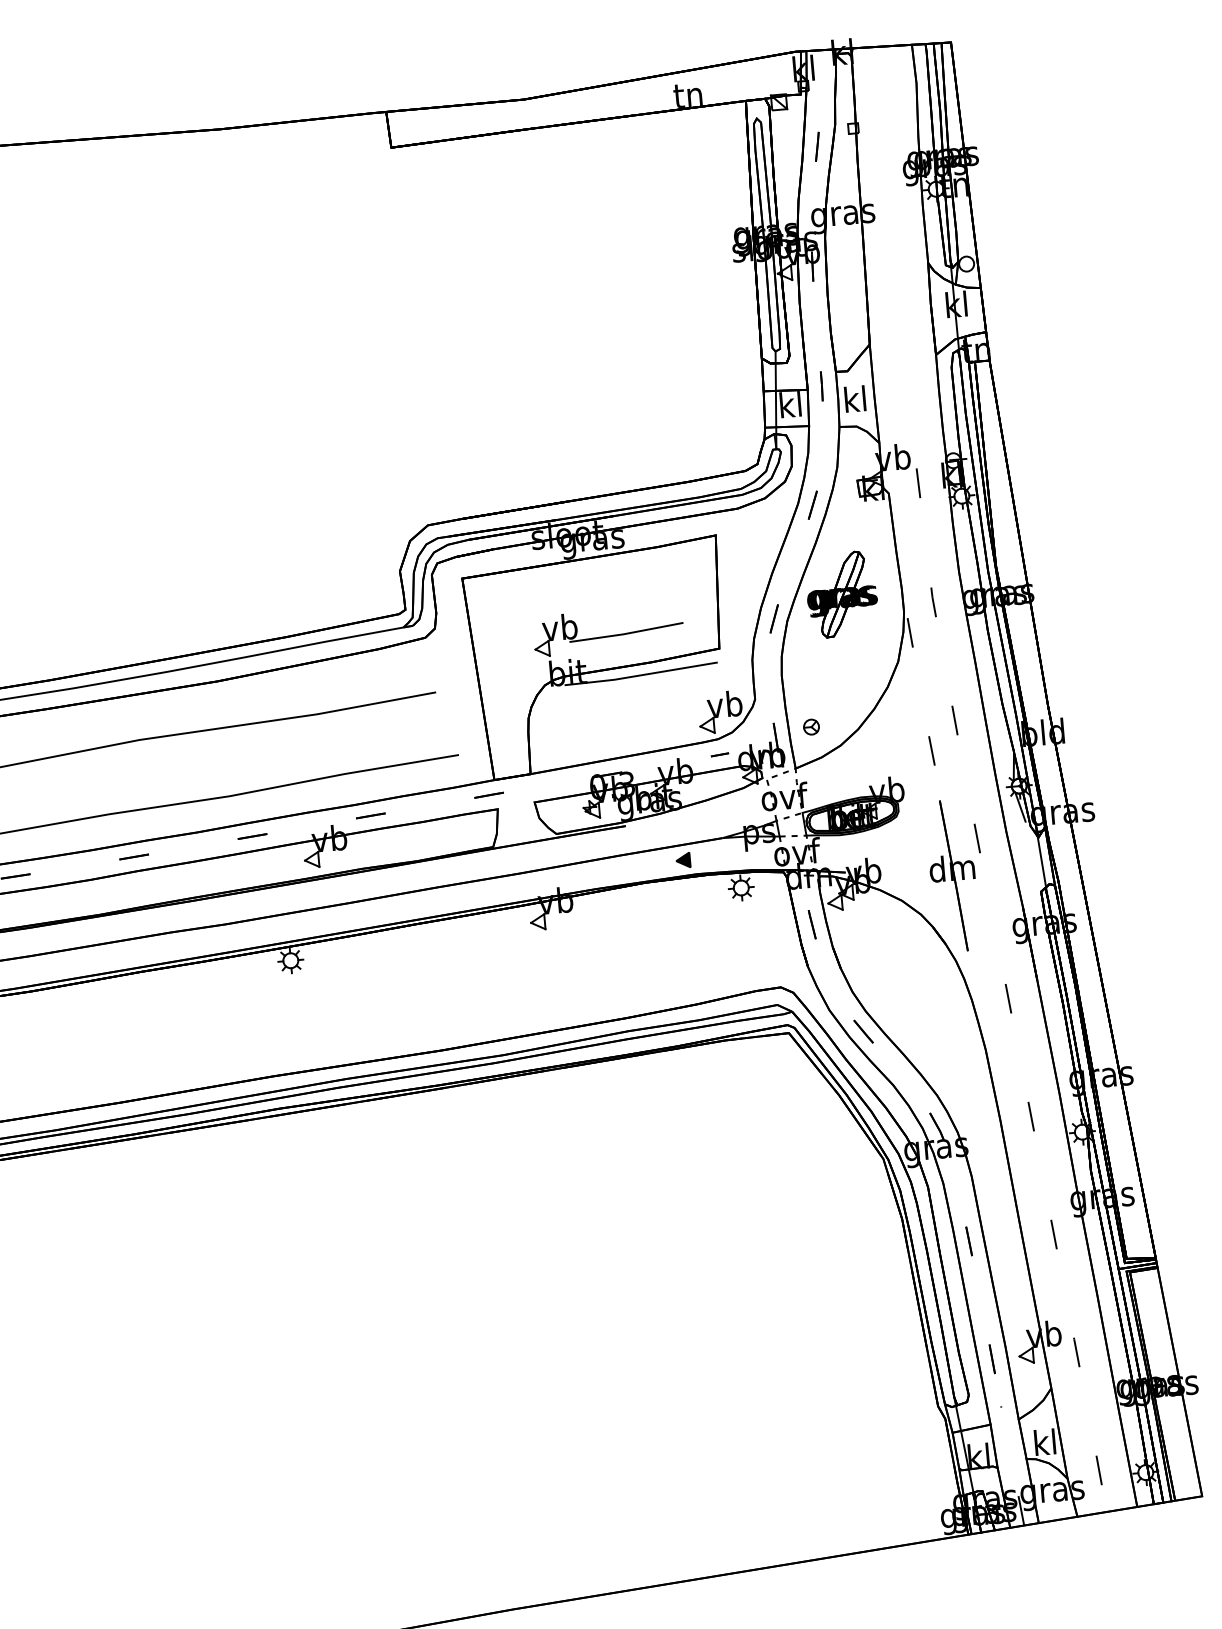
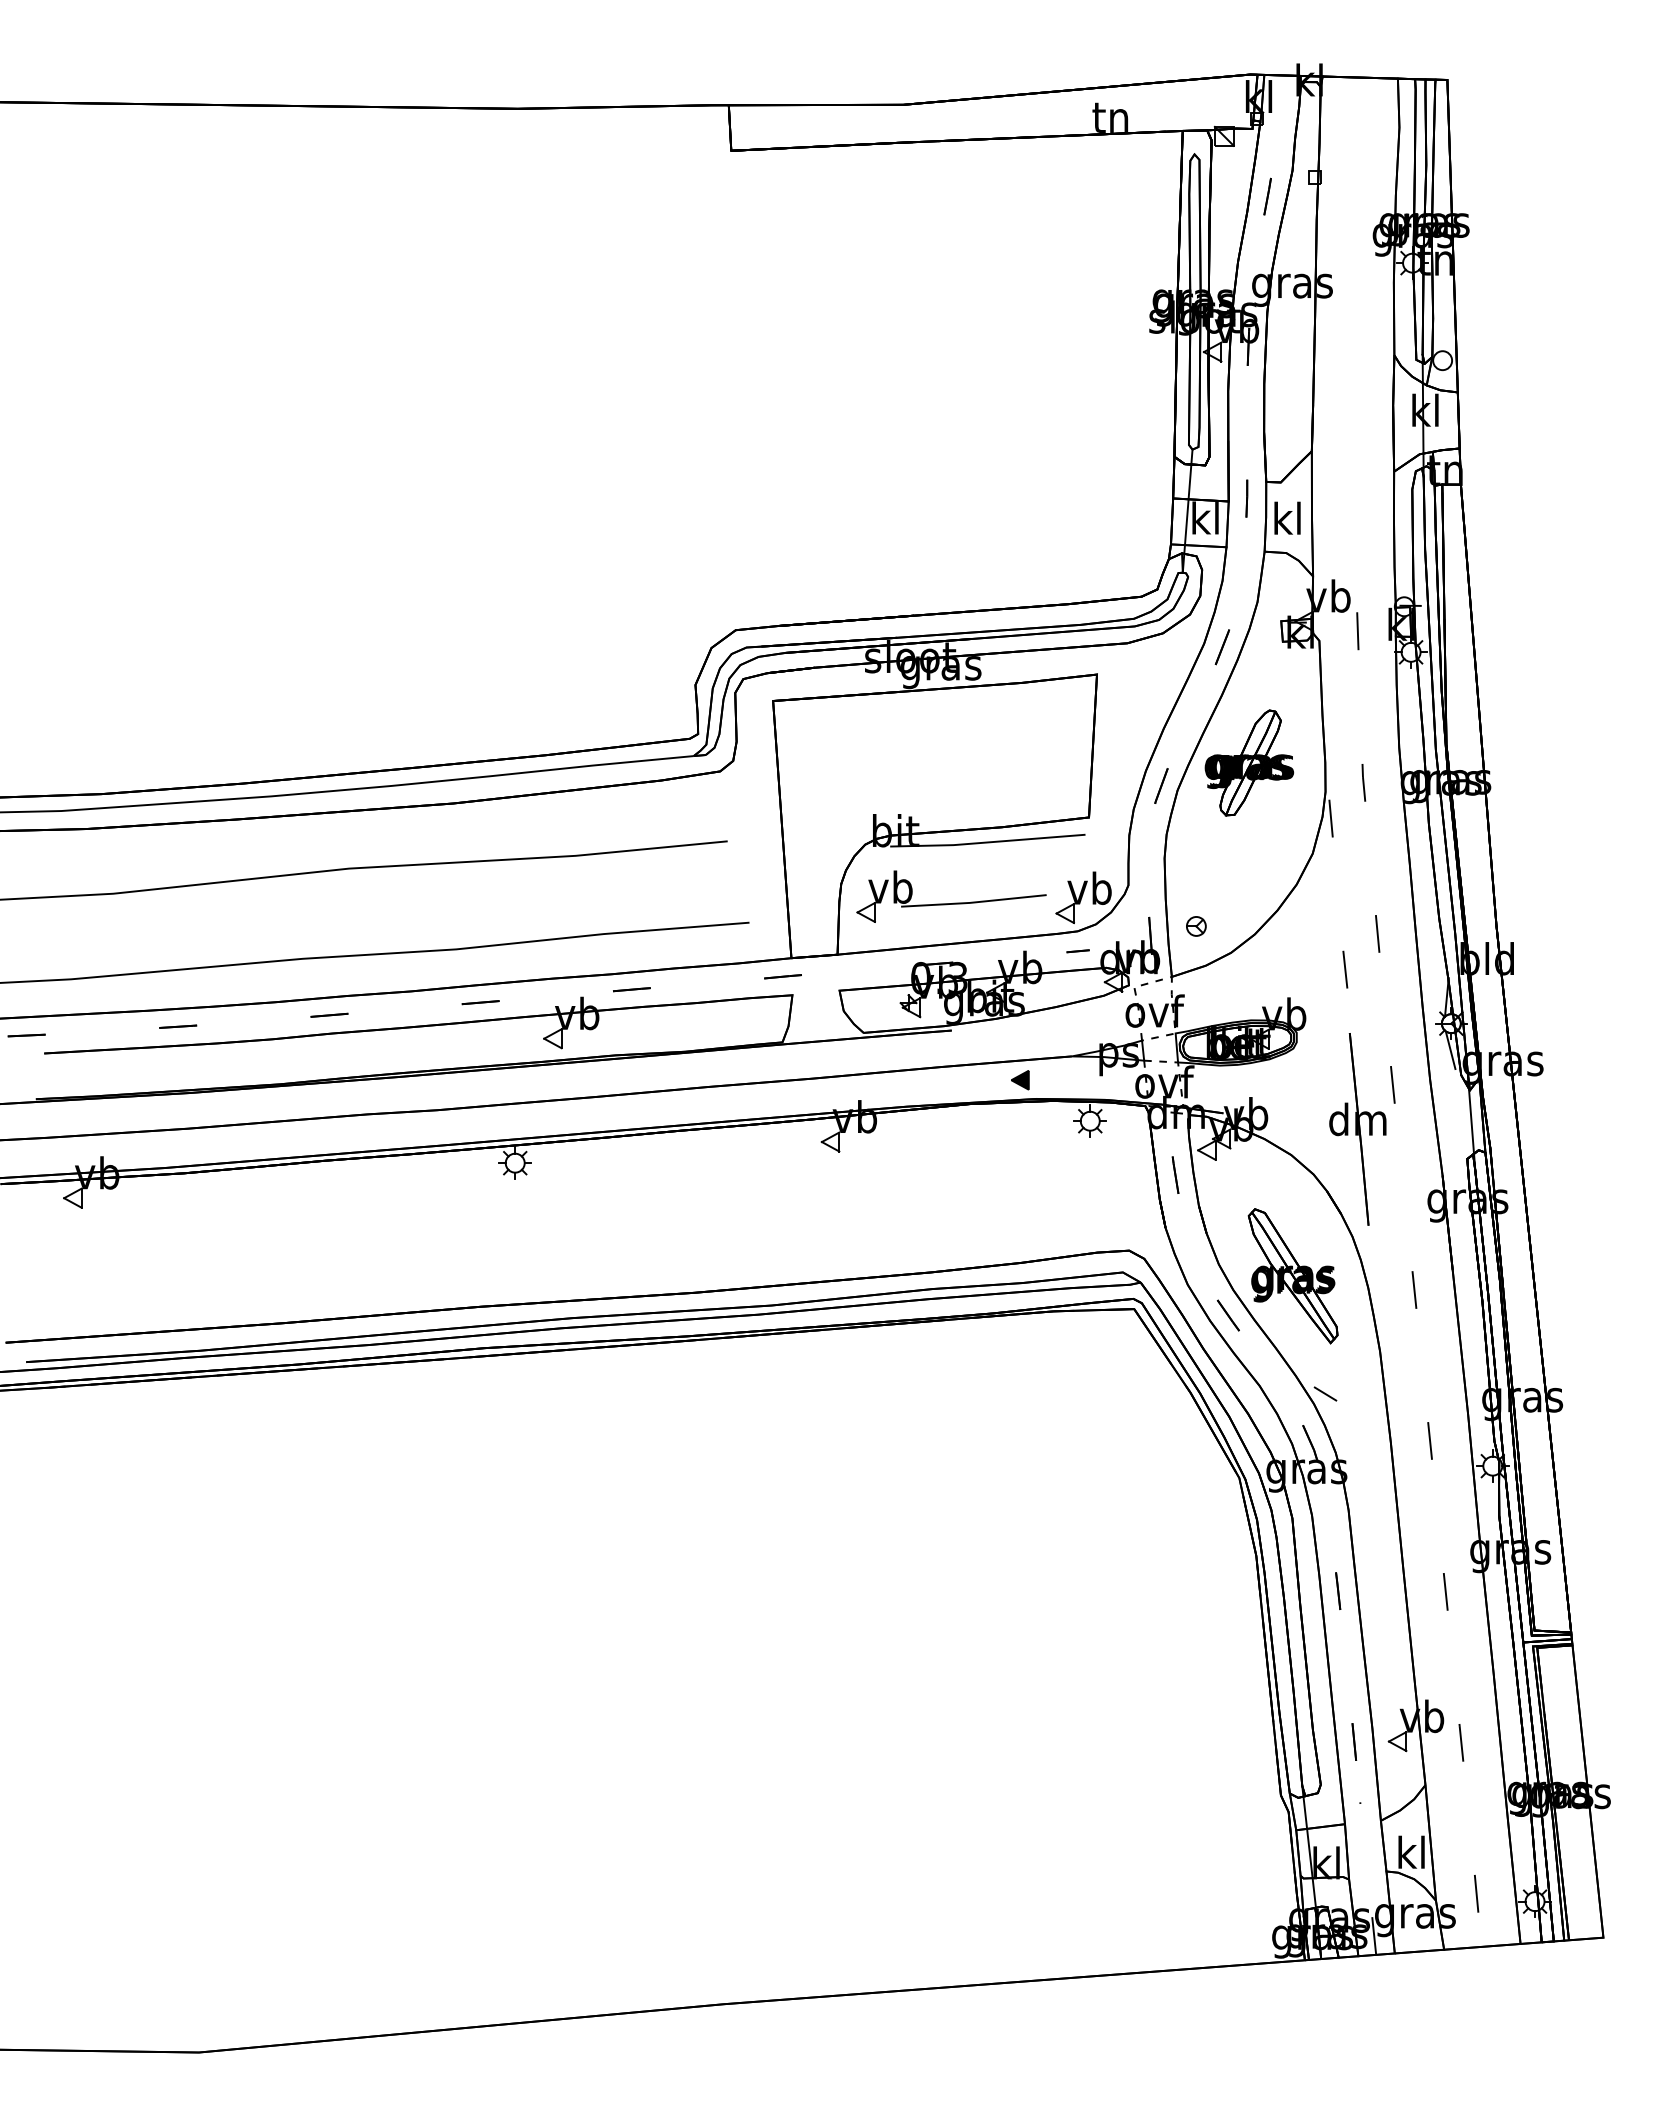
part: (610, 635) -> (953, 902), moved
part: (911, 996) -> (1292, 1276), added
line: (945, 1086) -> (1325, 1393), added

